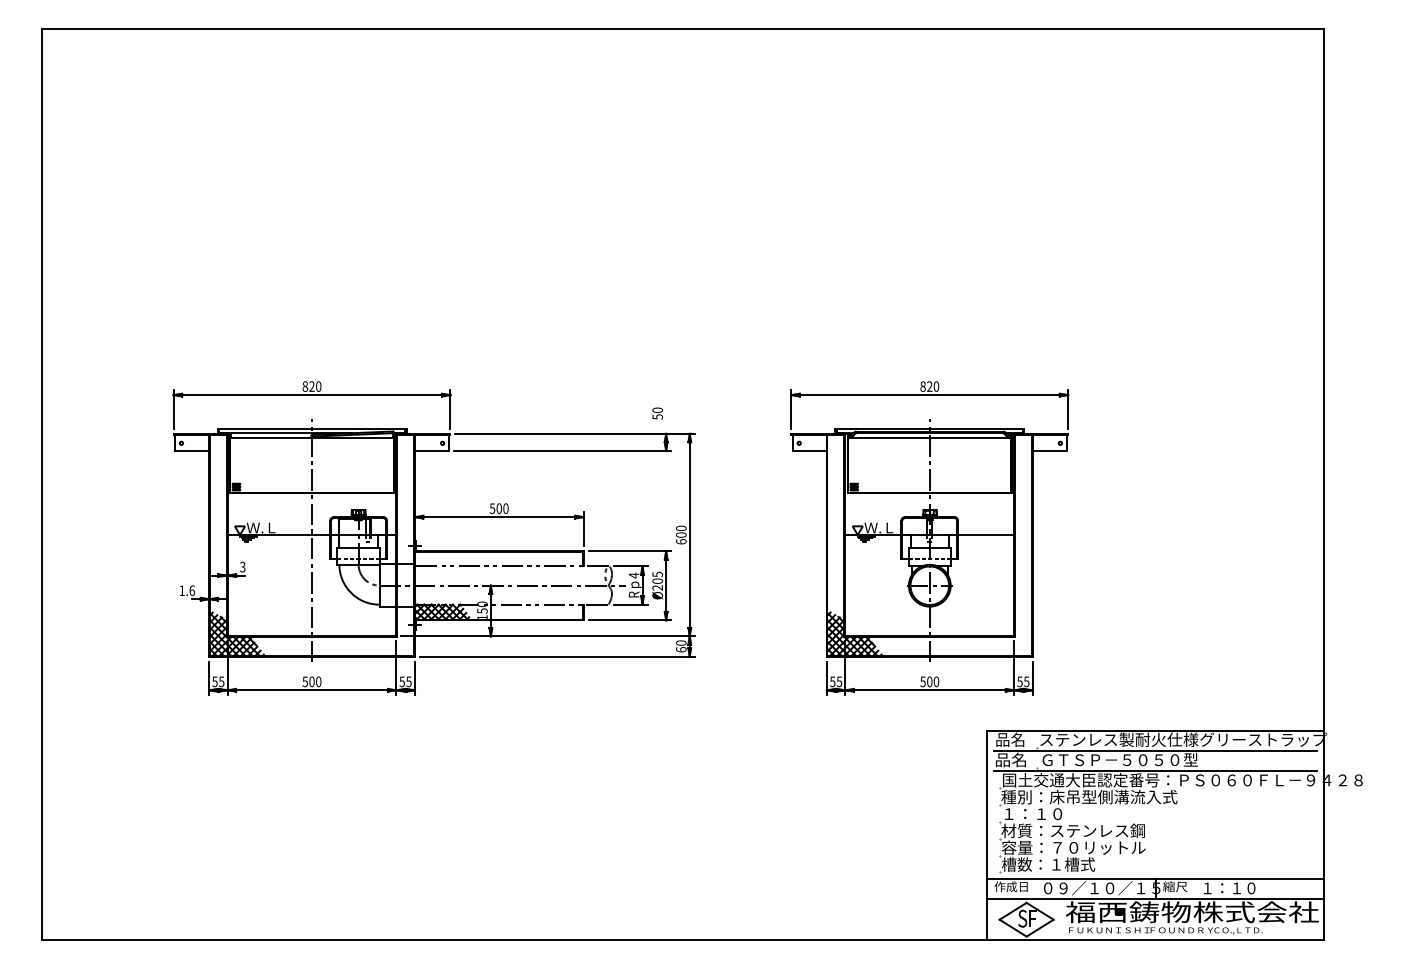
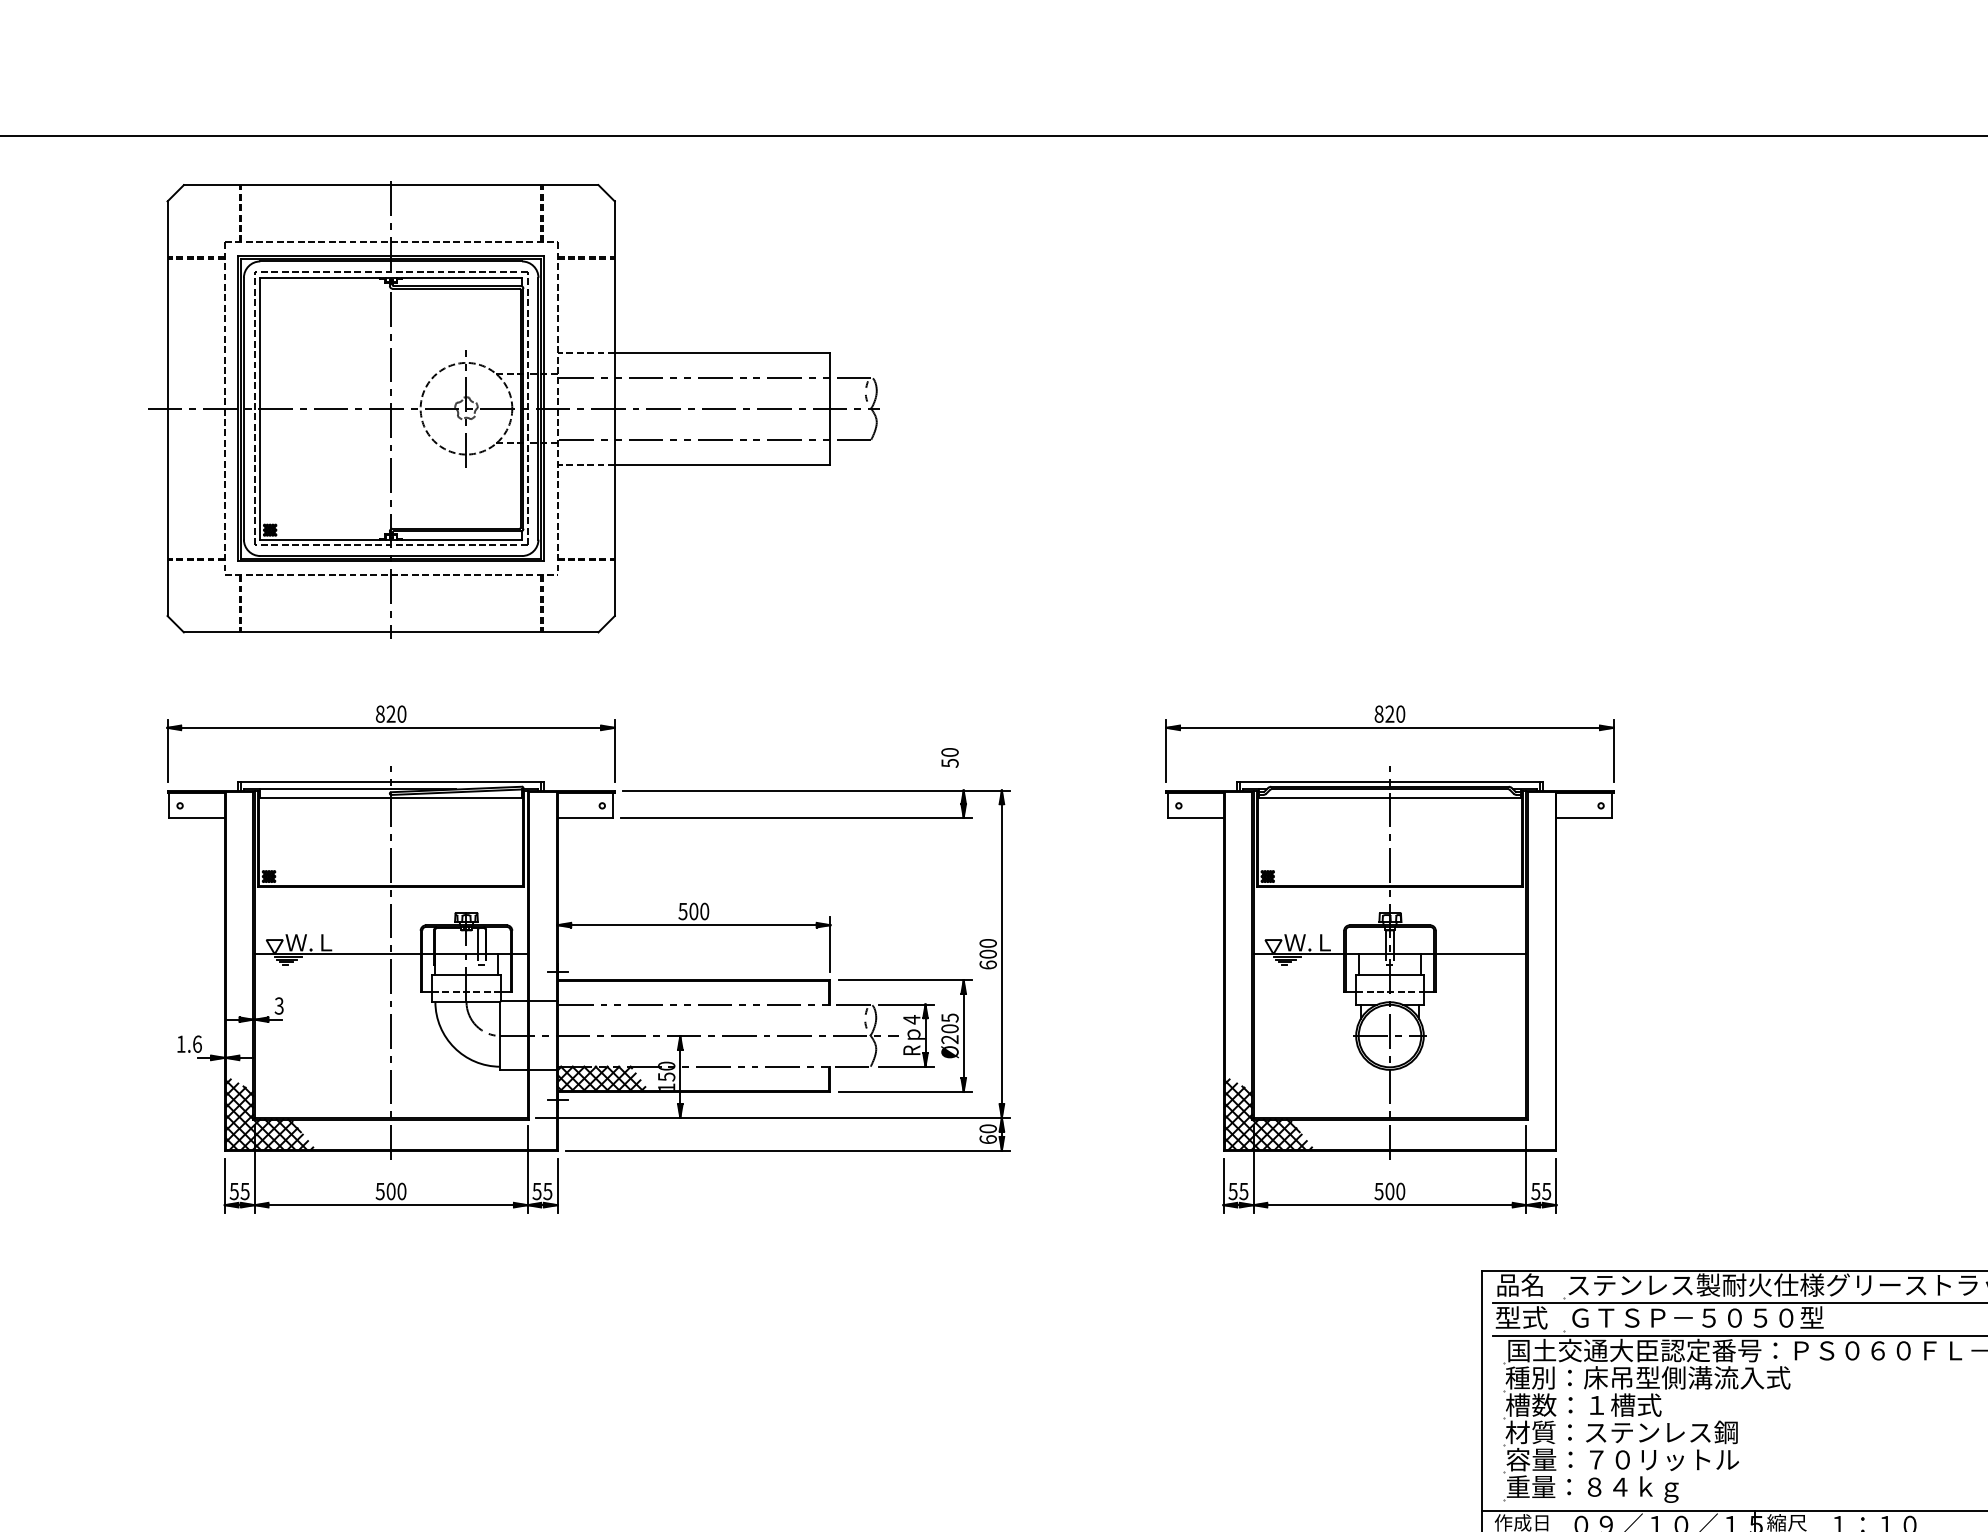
part: (387, 198) -> (513, 410), added
text: (1011, 759) -> (1522, 1317), 品名 -> 型式
text: (1049, 813) -> (1583, 1404), １：１０ -> 槽数：１槽式
text: (1055, 865) -> (1593, 1488), 槽数：１槽式 -> 重量：８４ｋｇ

